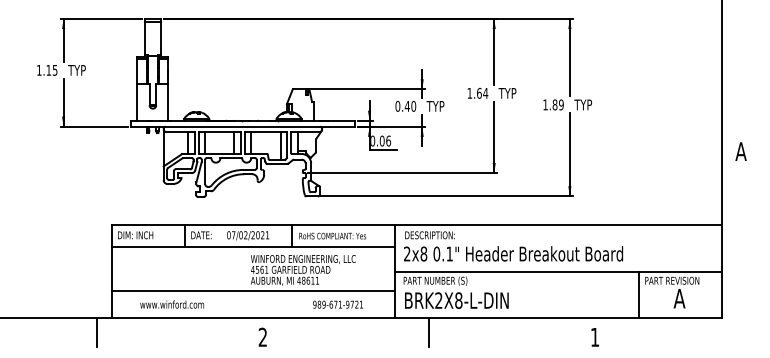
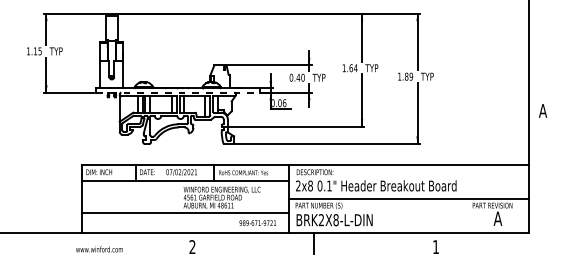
line: (242, 126) -> (177, 92), solid -> dashed
line: (639, 294) -> (468, 215), removed
text: (171, 304) -> (99, 249), moved
text: (337, 304) -> (257, 223), moved
line: (97, 332) -> (71, 243), removed

